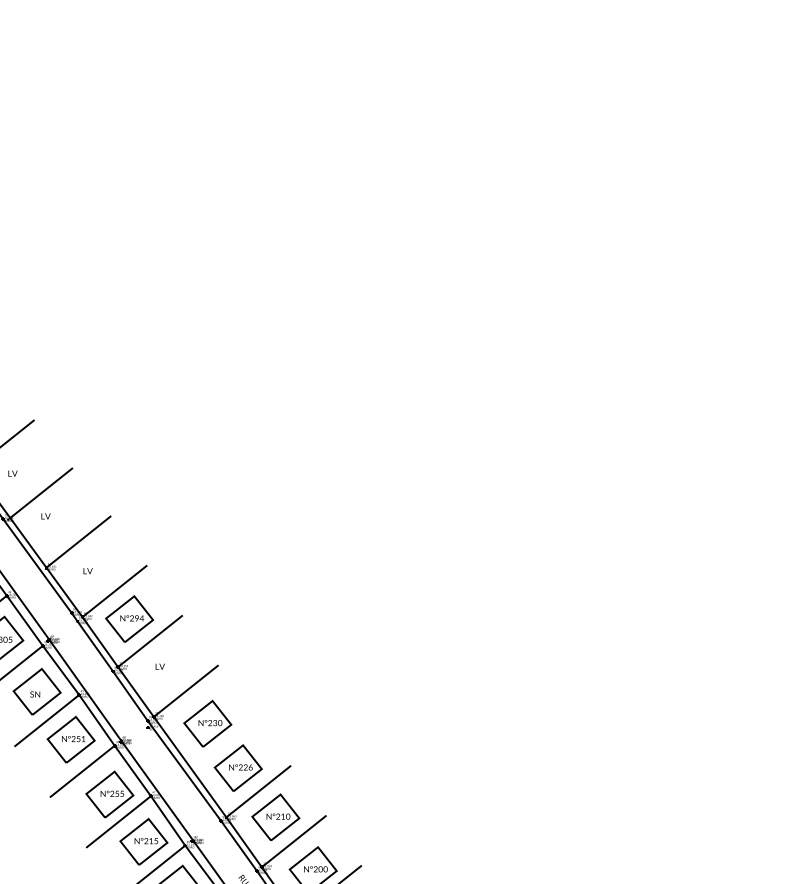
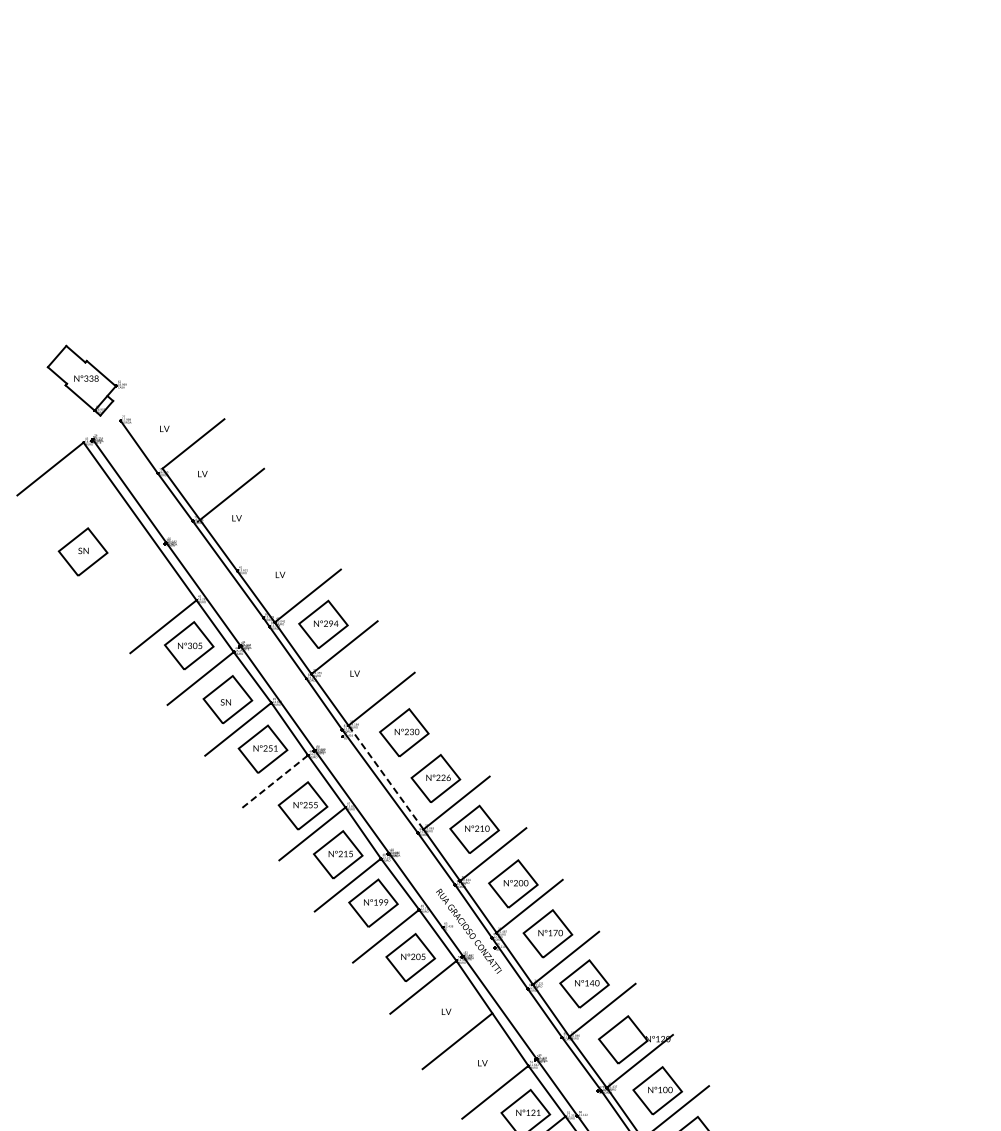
line: (78, 541) -> (270, 544), removed
line: (190, 767) -> (386, 777), solid -> dashed
line: (82, 771) -> (274, 782), solid -> dashed

